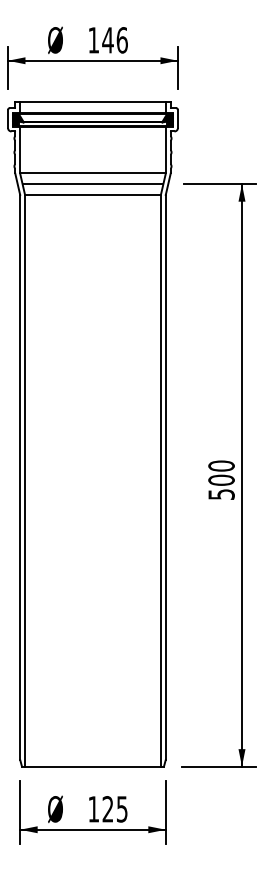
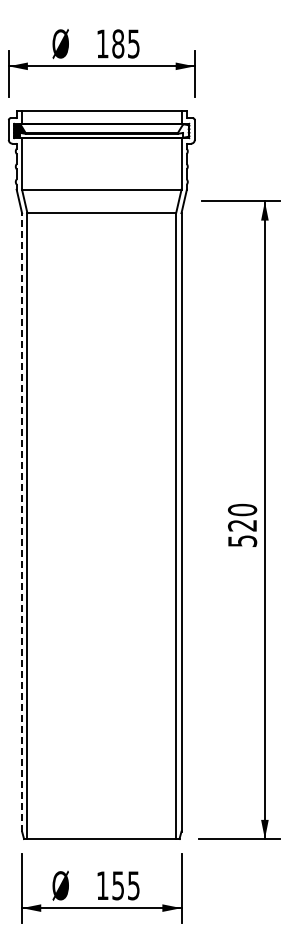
text: (114, 39) -> (125, 43), 146 -> 185
fill: (167, 119) -> (183, 130), removed
line: (92, 184) -> (101, 201), removed
line: (20, 476) -> (22, 521), solid -> dashed
text: (221, 480) -> (242, 525), 500 -> 520
text: (107, 809) -> (117, 885), 125 -> 155

